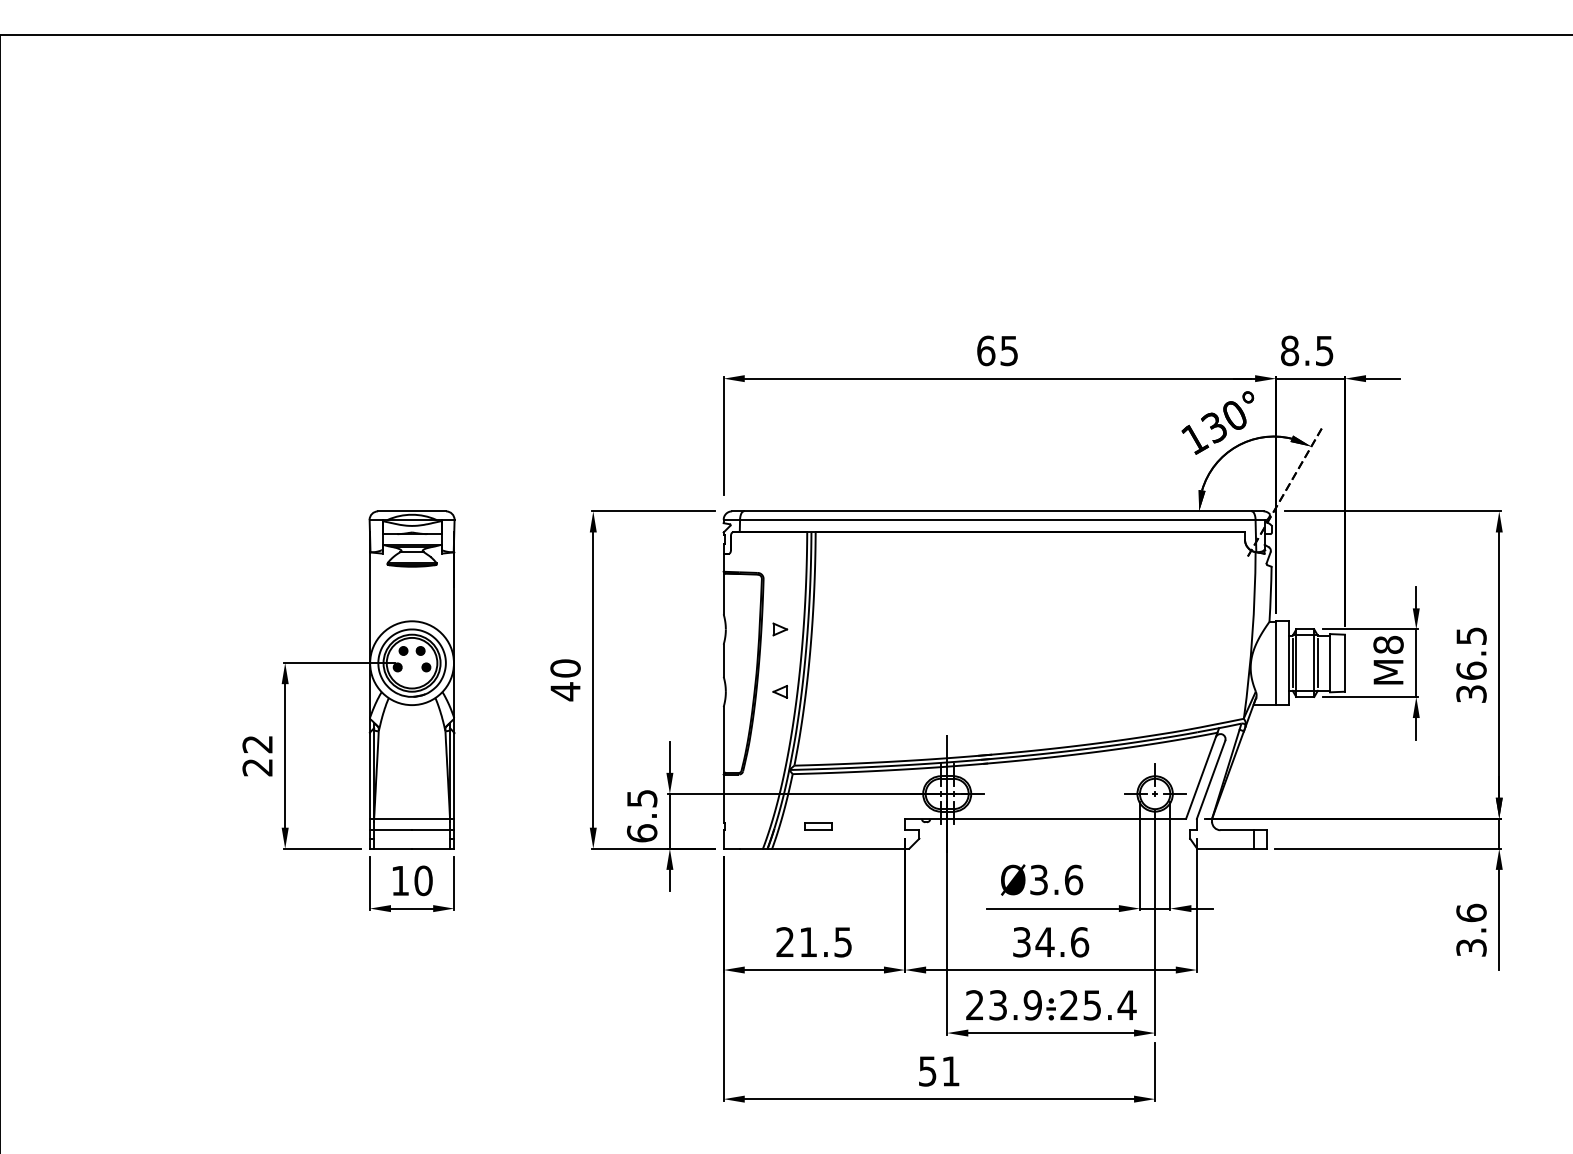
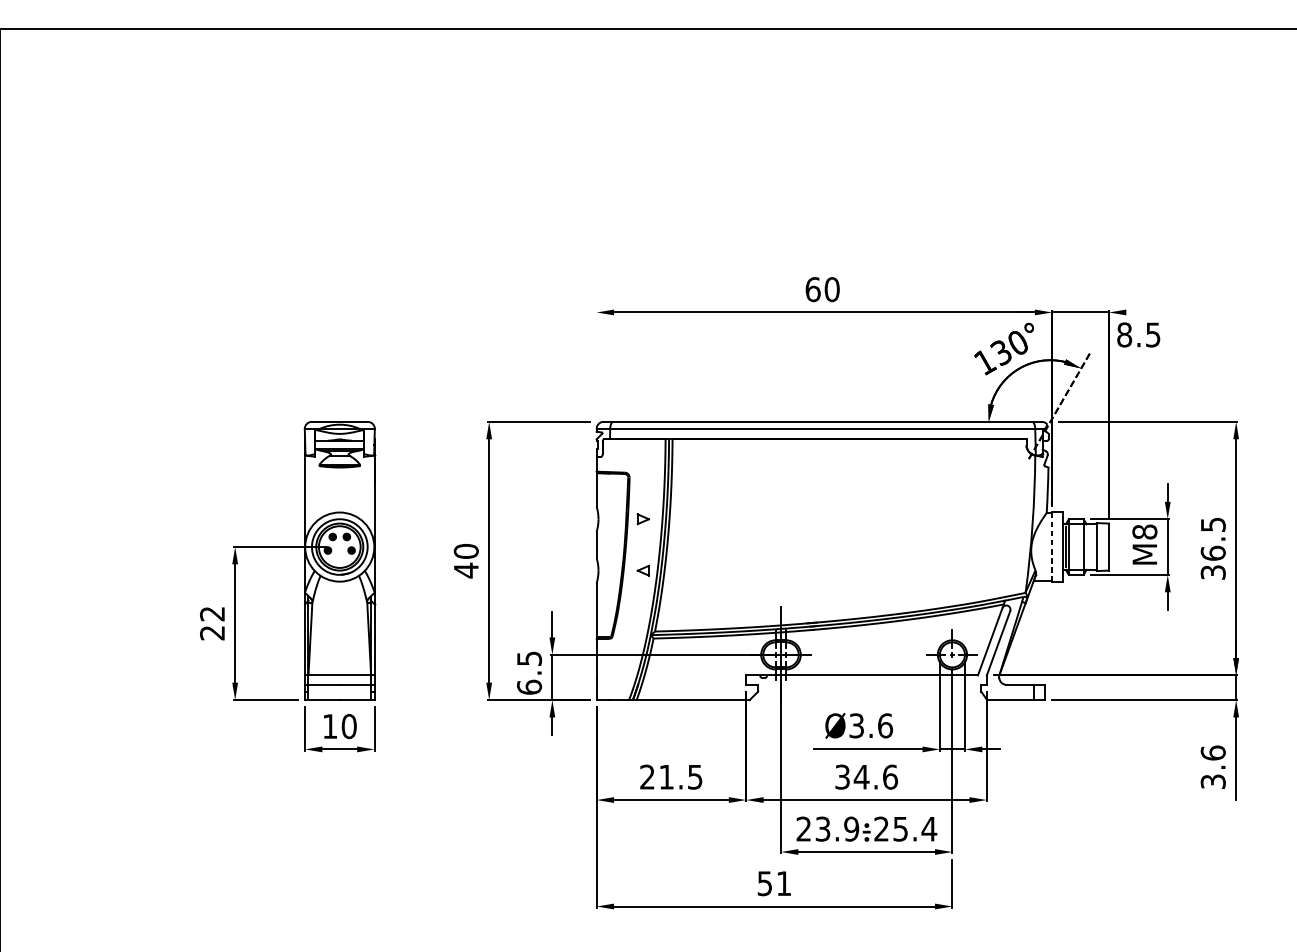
text: (1009, 350) -> (832, 289), 65 -> 60
text: (1307, 350) -> (1139, 334), moved
line: (1382, 378) -> (1139, 312), removed
line: (723, 435) -> (596, 359), removed
line: (1276, 663) -> (1052, 547), solid -> dashed
line: (1317, 663) -> (1086, 547), removed
part: (818, 826) -> (674, 681), removed

